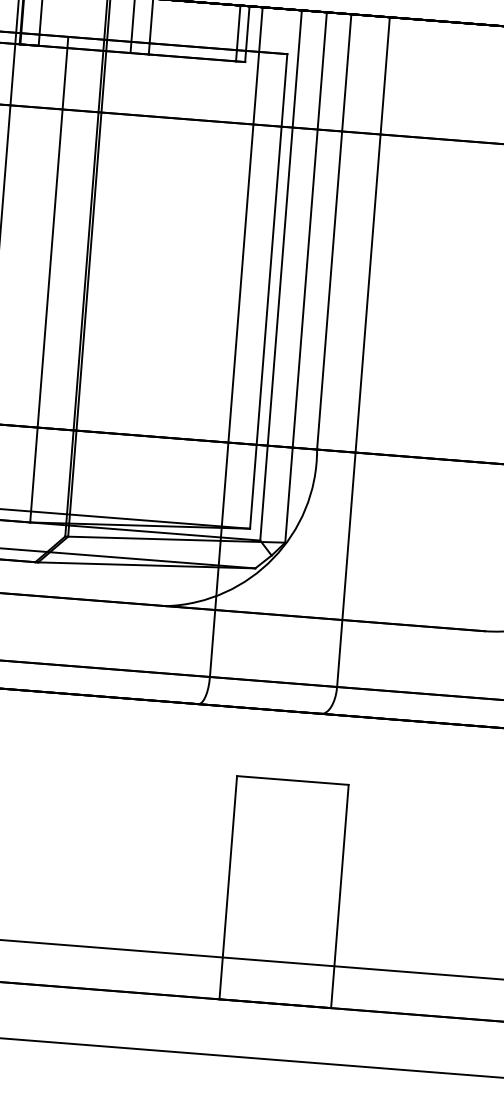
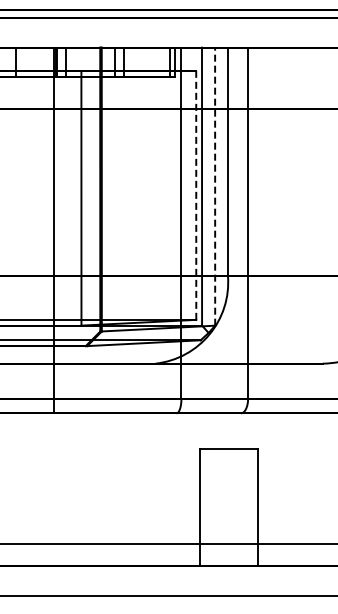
line: (306, 277) -> (215, 186), solid -> dashed
line: (269, 289) -> (196, 194), solid -> dashed

